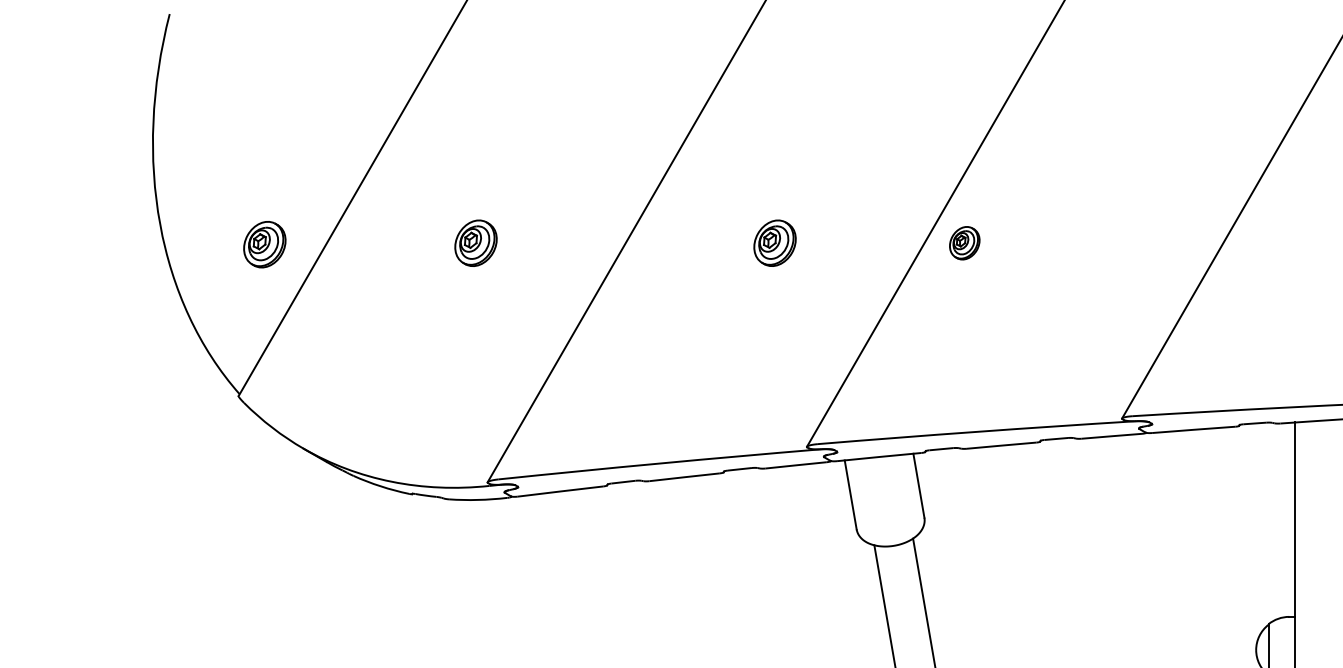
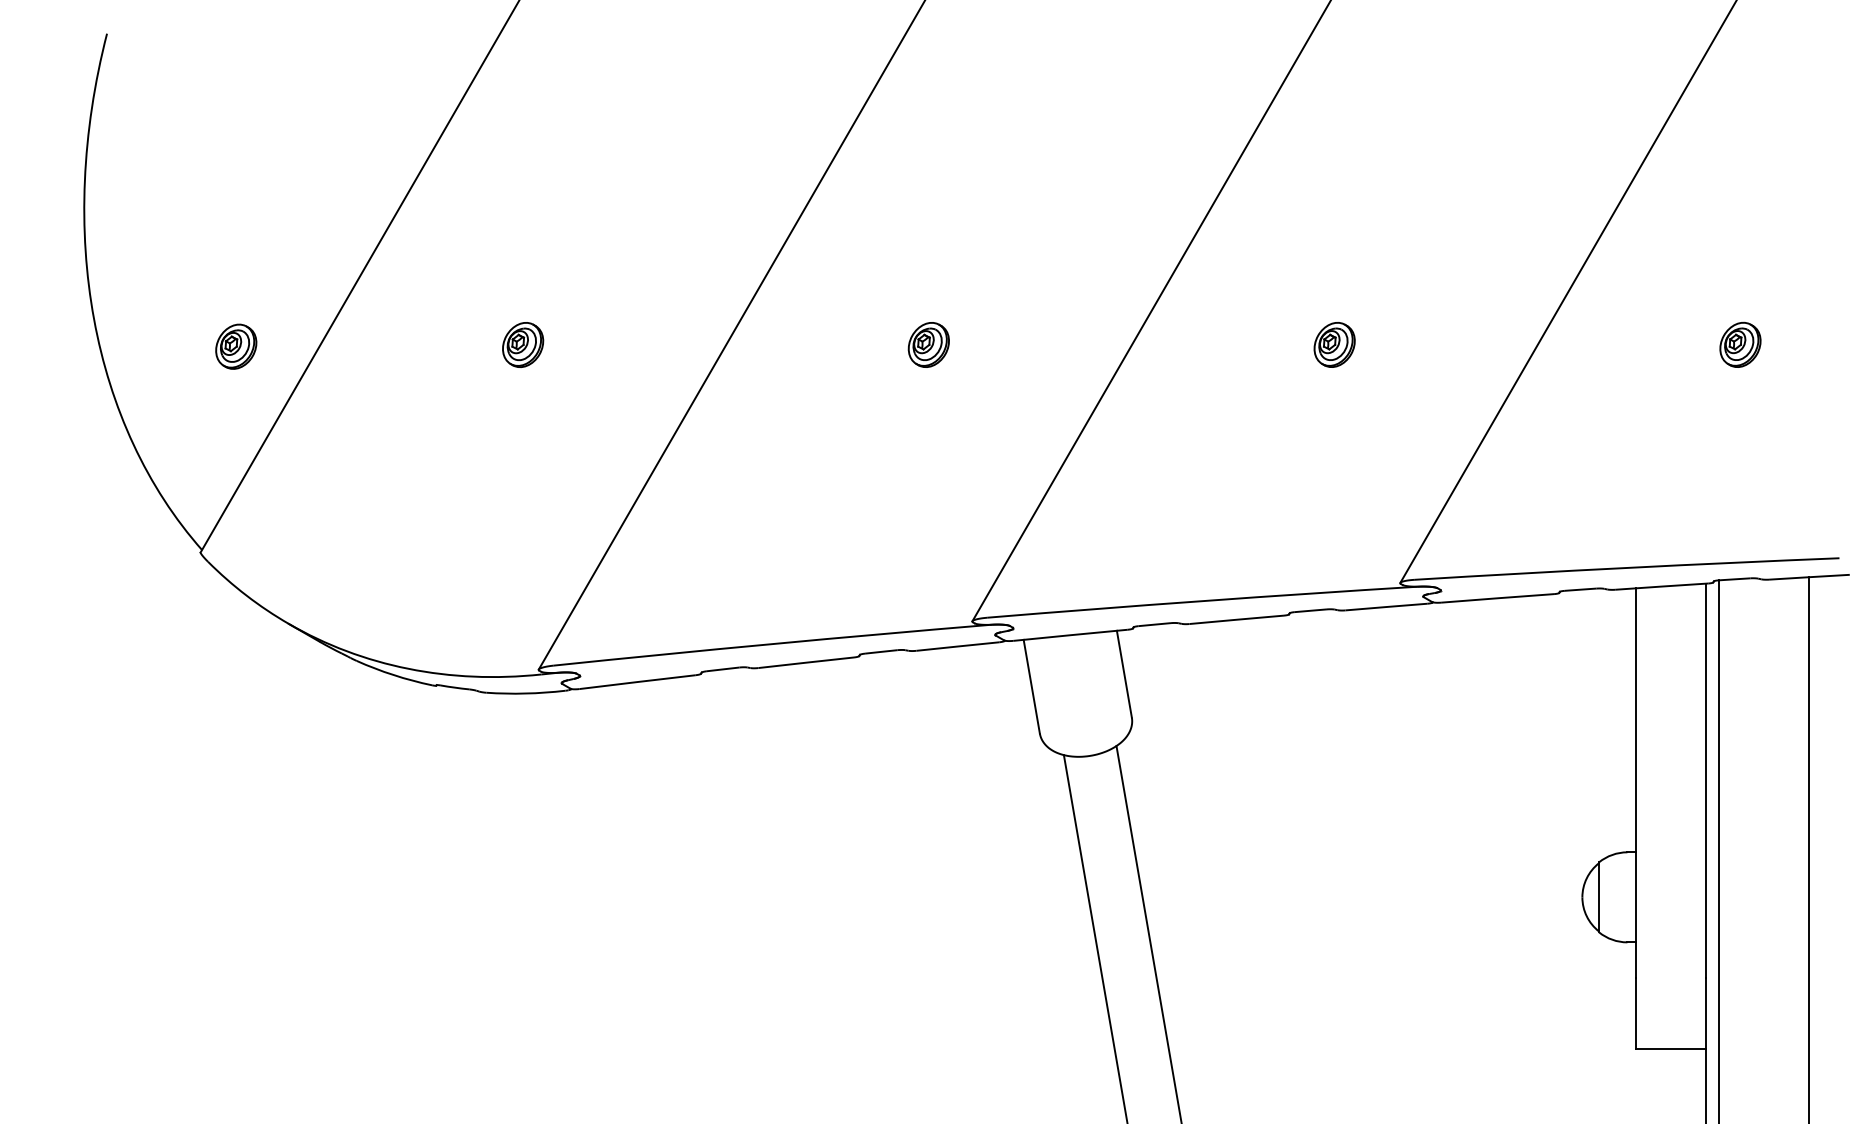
part: (476, 242) -> (523, 344), size x0.71
part: (774, 242) -> (928, 344), size x0.71
part: (964, 242) -> (1334, 344), moved
part: (265, 244) -> (236, 346), size x0.71

